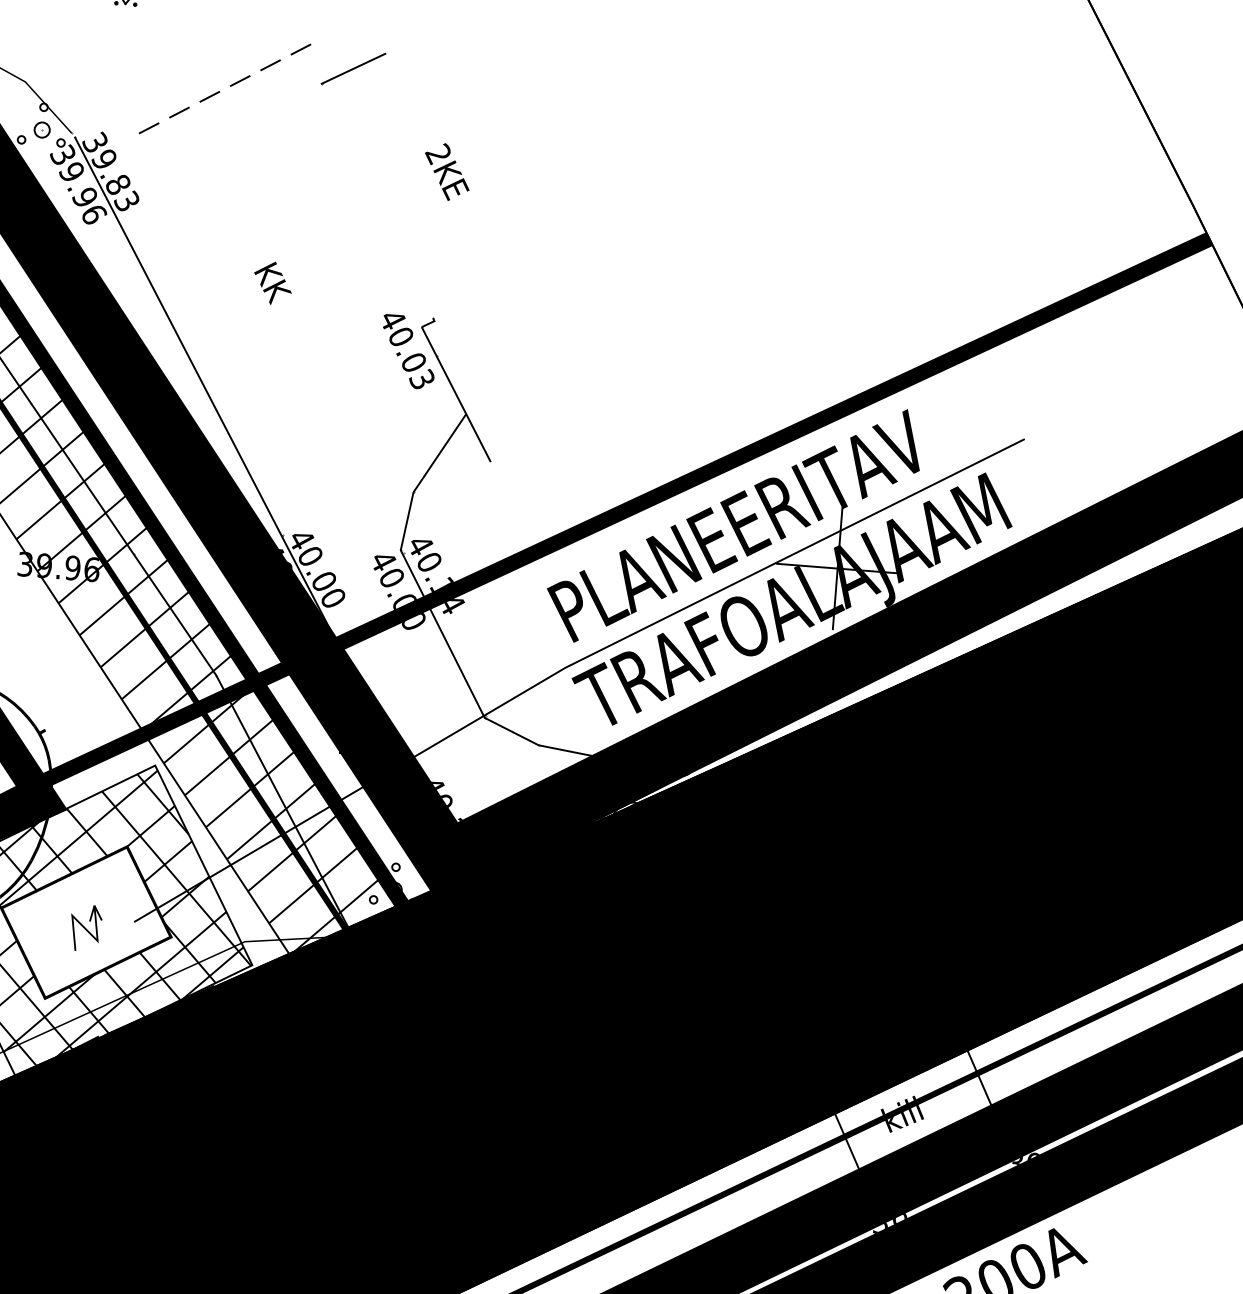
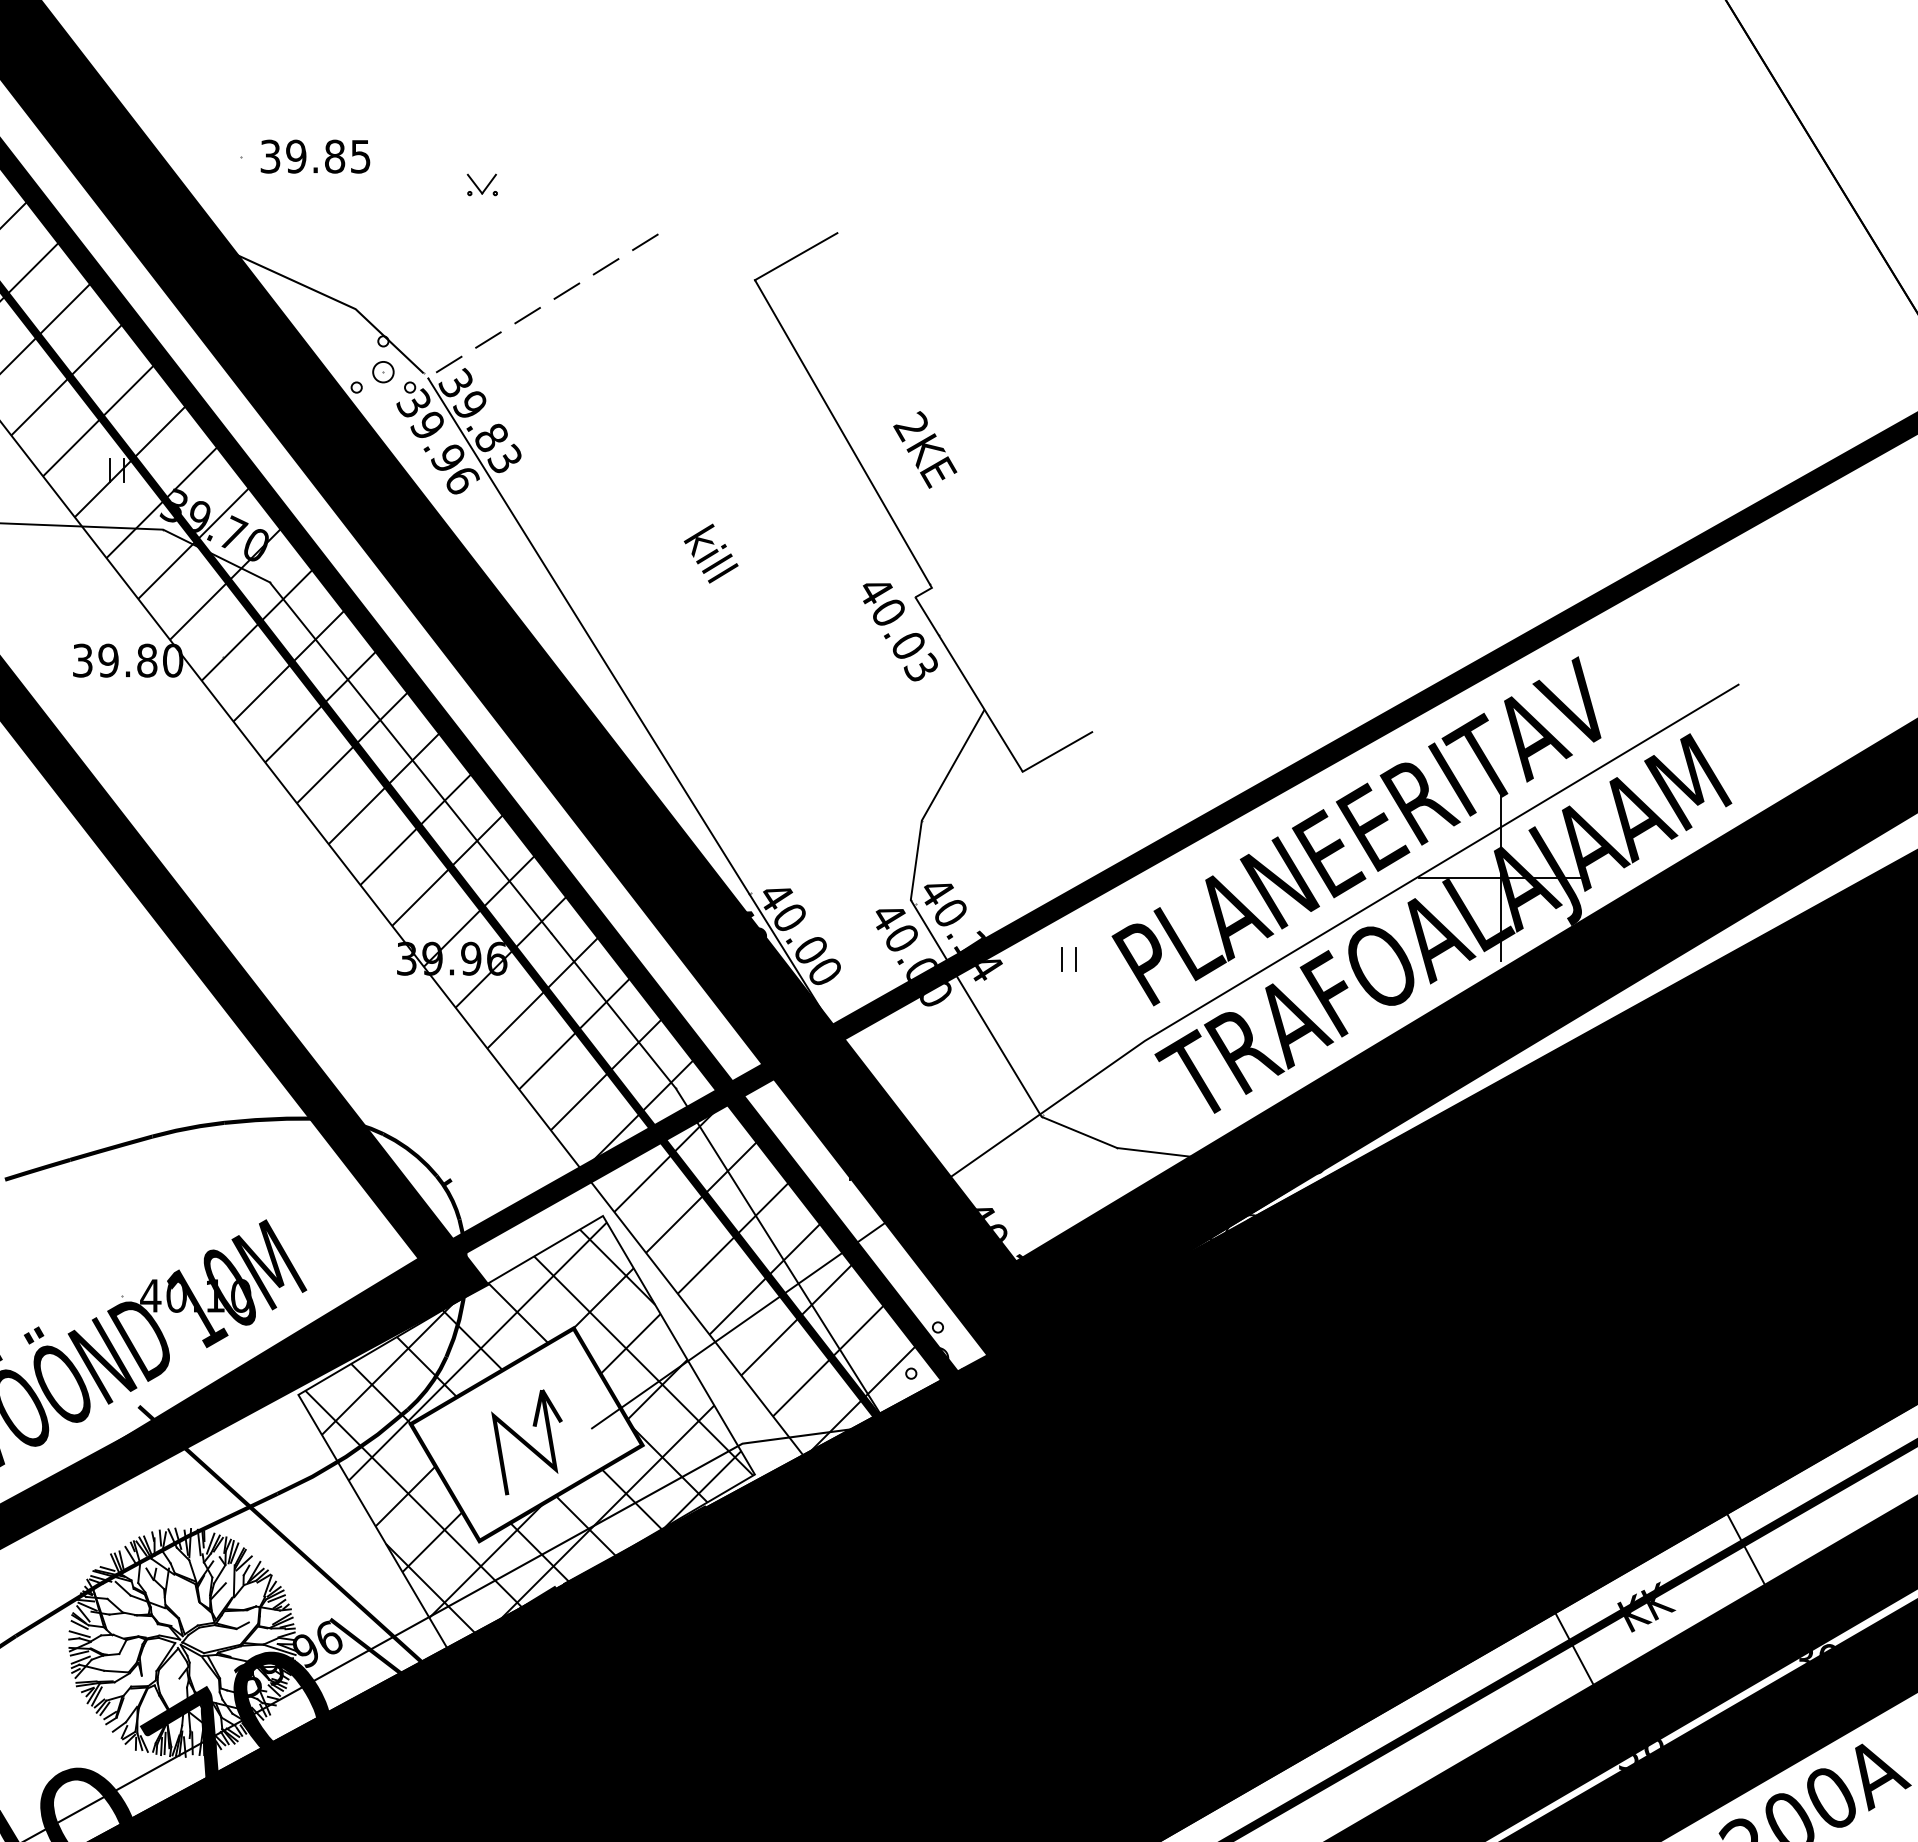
line: (229, 86) -> (553, 299), moved
text: (447, 171) -> (925, 449), moved
line: (377, 201) -> (842, 432), added
text: (273, 282) -> (711, 553), KK -> kill
line: (517, 449) -> (1057, 751), added
part: (513, 603) -> (1068, 959), added
part: (85, 928) -> (526, 1442), size x1.67
text: (902, 1114) -> (1646, 1606), kill -> KK

